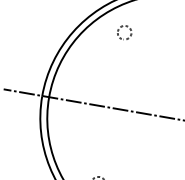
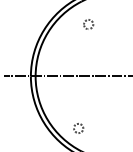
part: (124, 32) -> (88, 24), moved

